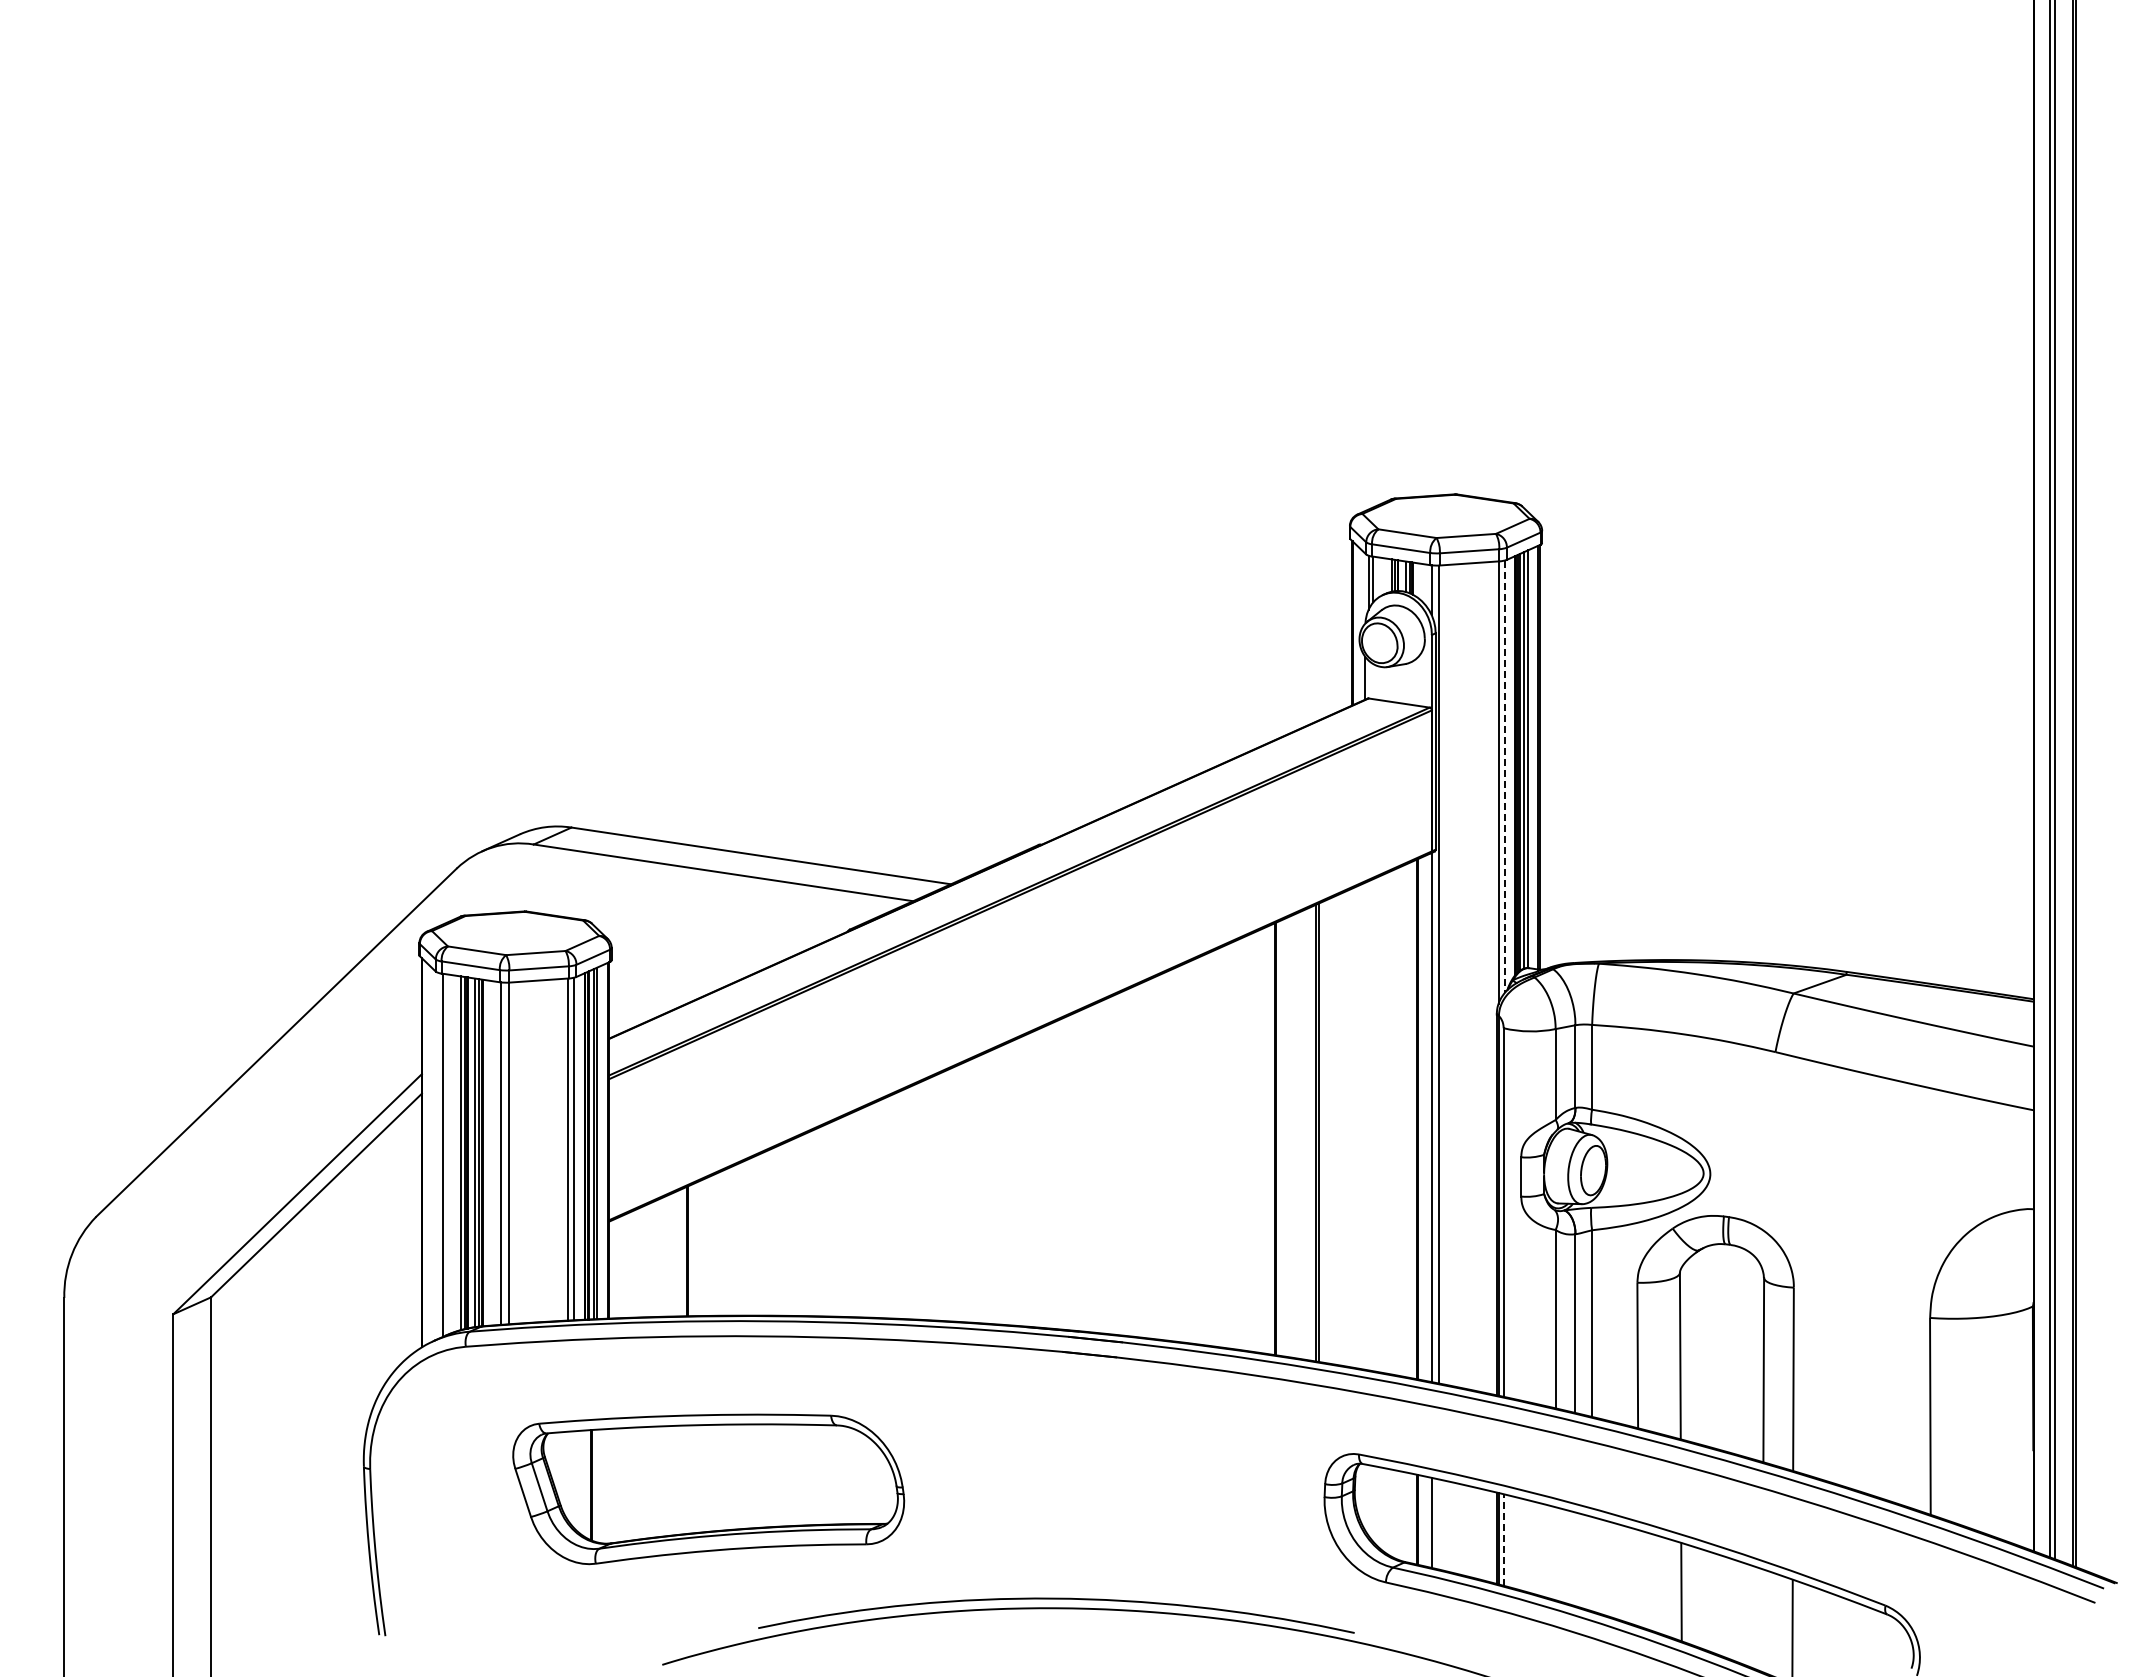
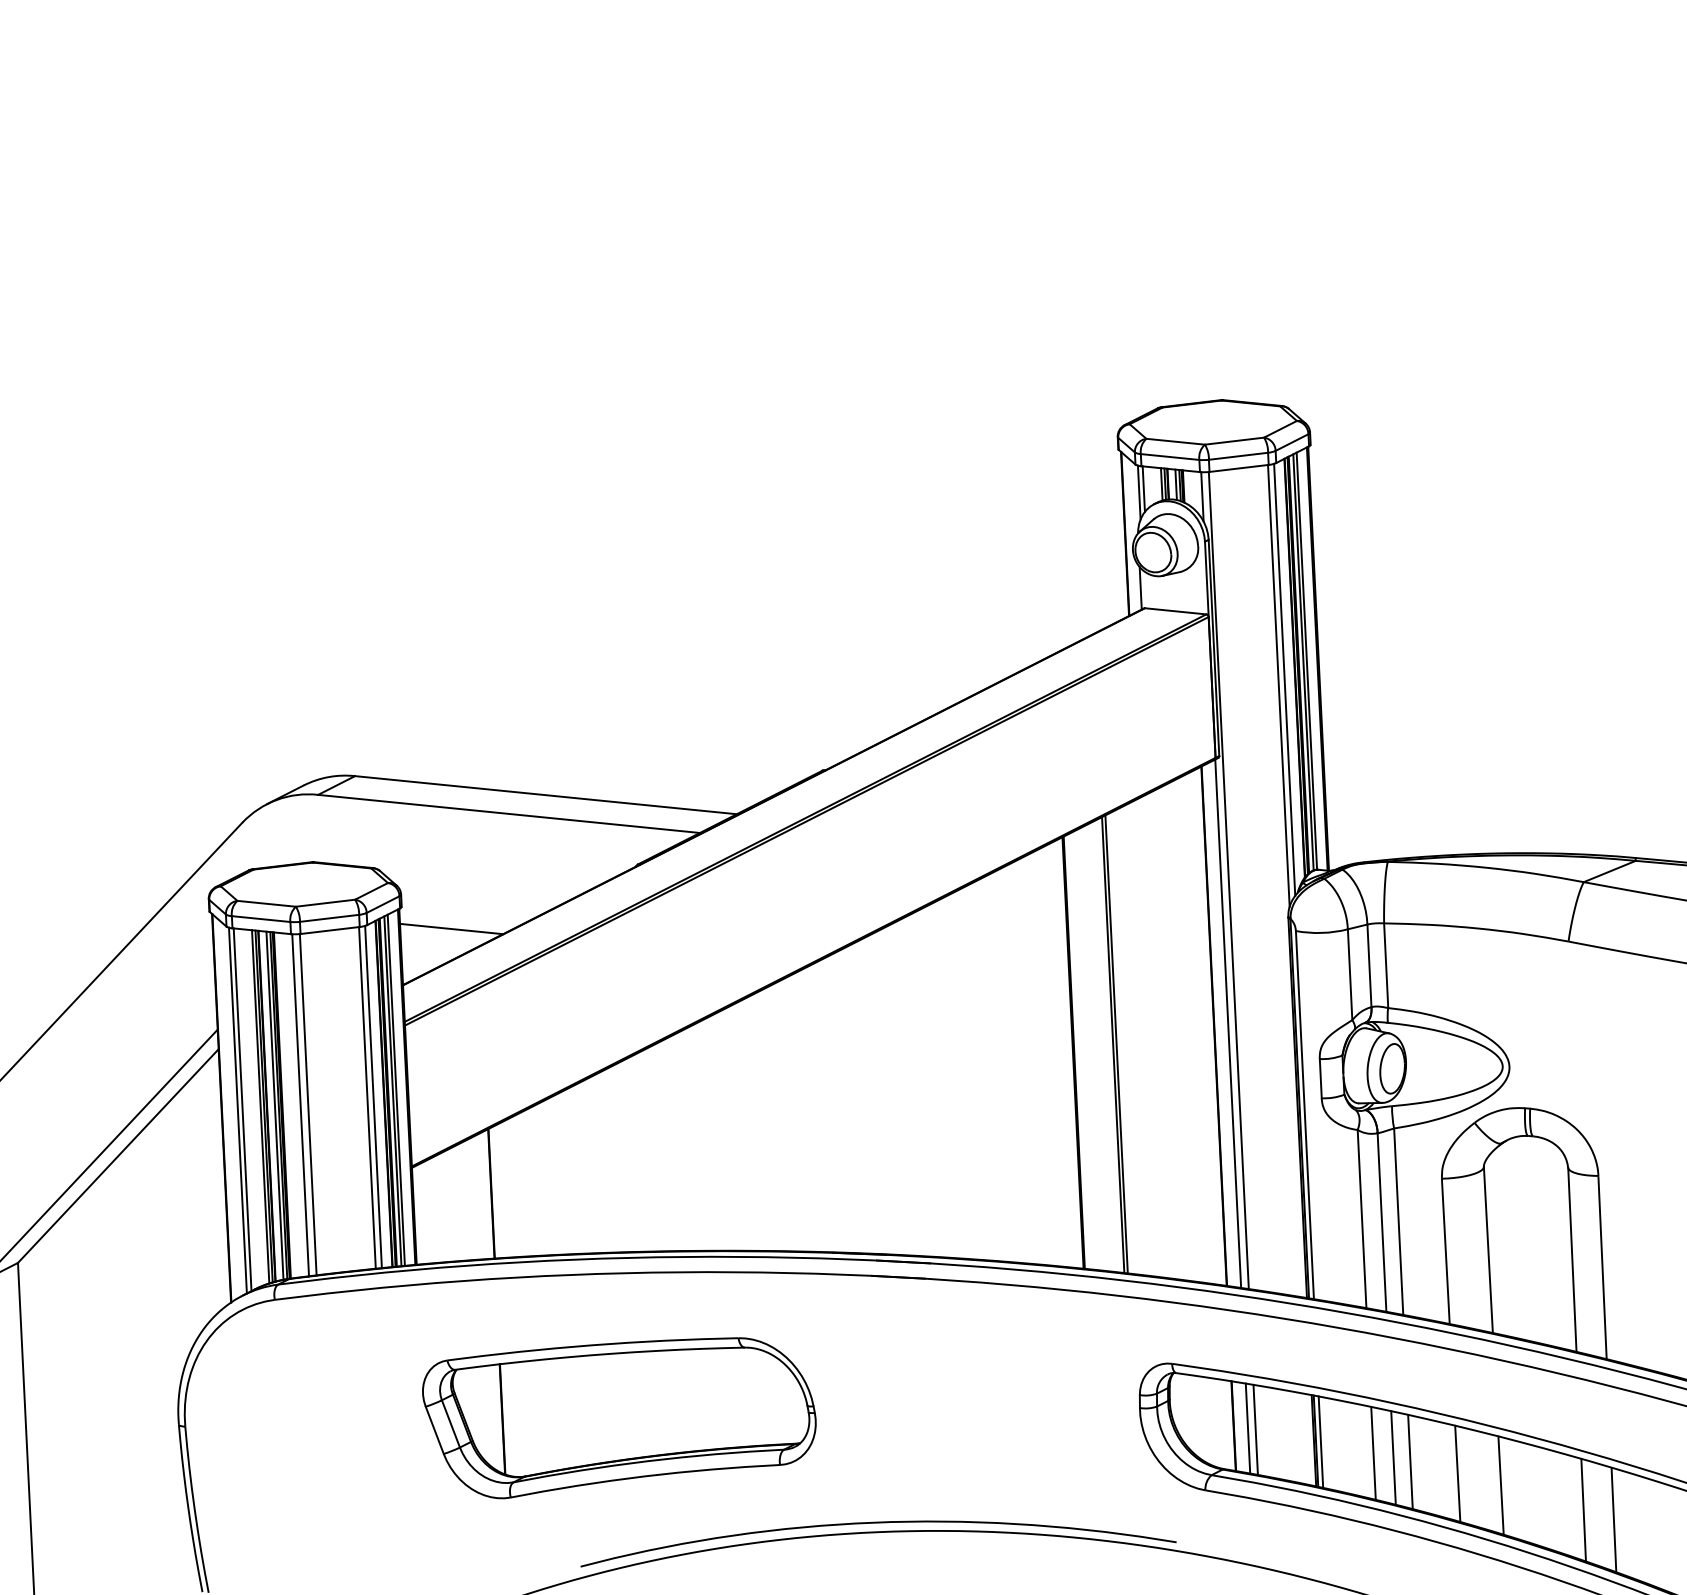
line: (1504, 777) -> (1284, 680), dashed -> solid
line: (660, 984) -> (451, 928), added
line: (438, 1155) -> (238, 1110), added
part: (708, 1489) -> (619, 1417), moved
line: (1439, 1524) -> (1256, 1429), added
line: (1503, 1540) -> (1320, 1442), dashed -> solid
line: (1555, 1553) -> (1373, 1453), added
line: (1575, 1559) -> (1393, 1458), added
line: (1592, 1564) -> (1410, 1462), added
line: (1638, 1578) -> (1457, 1474), added
line: (1762, 1620) -> (1583, 1509), added

